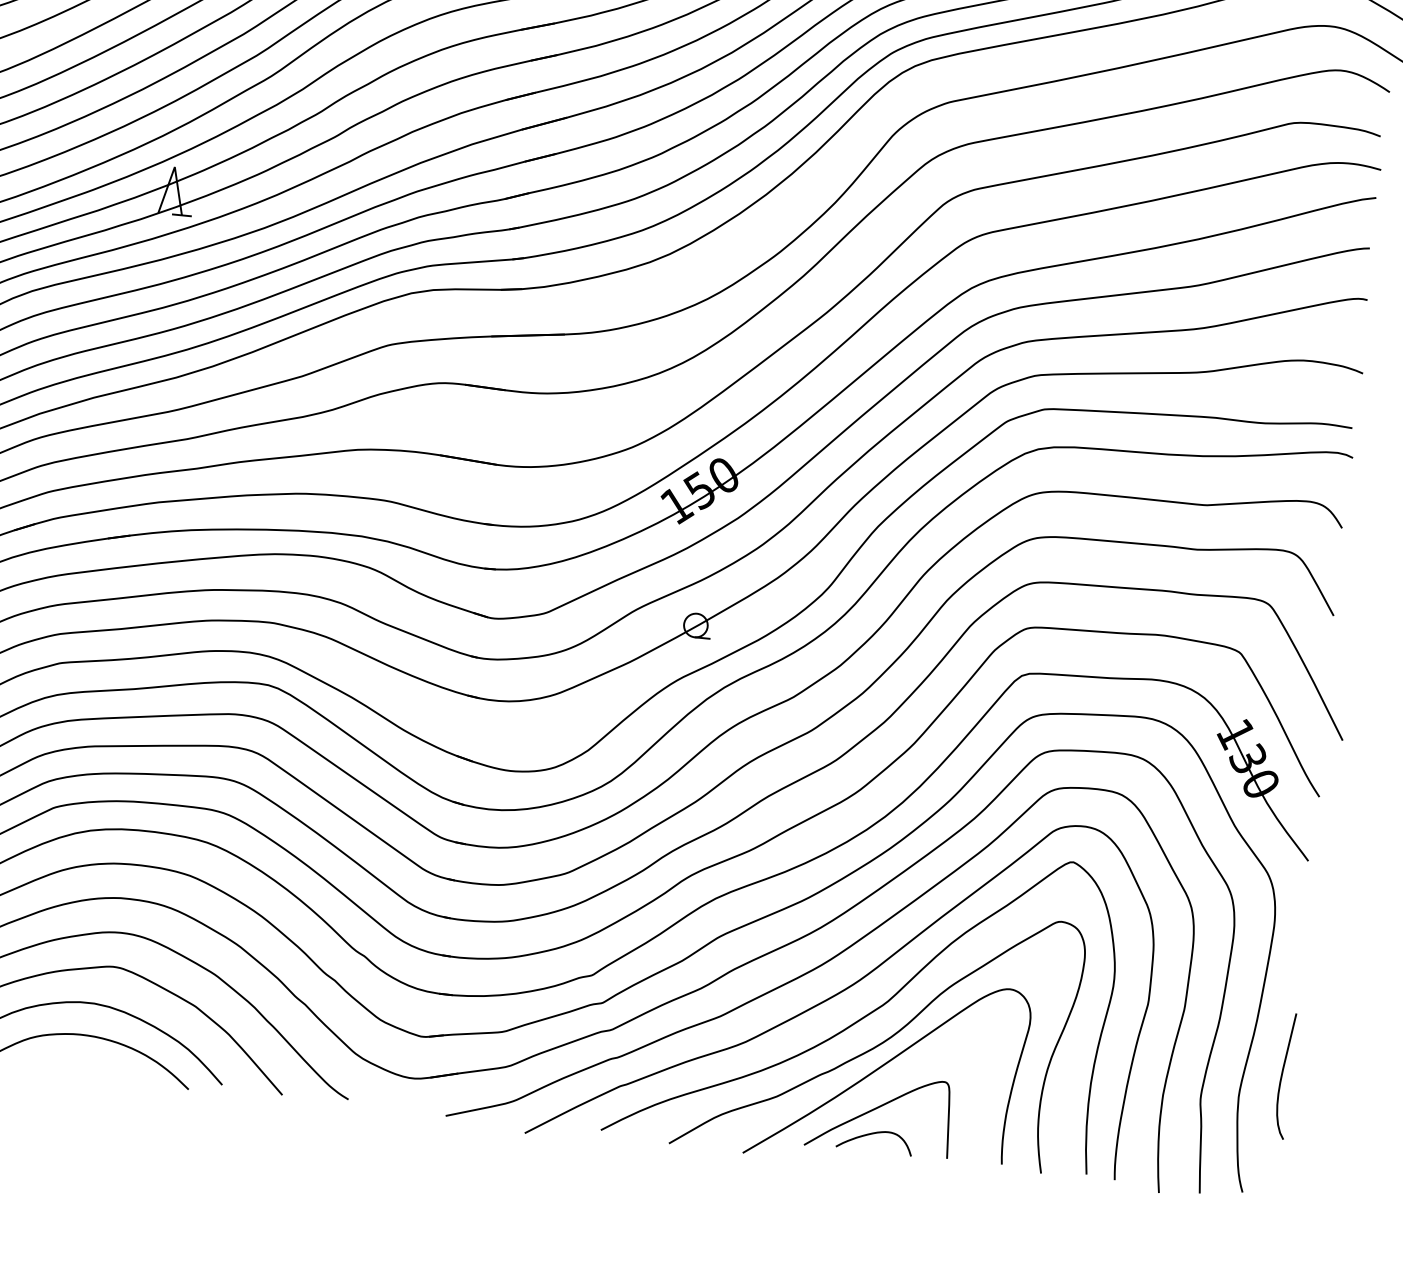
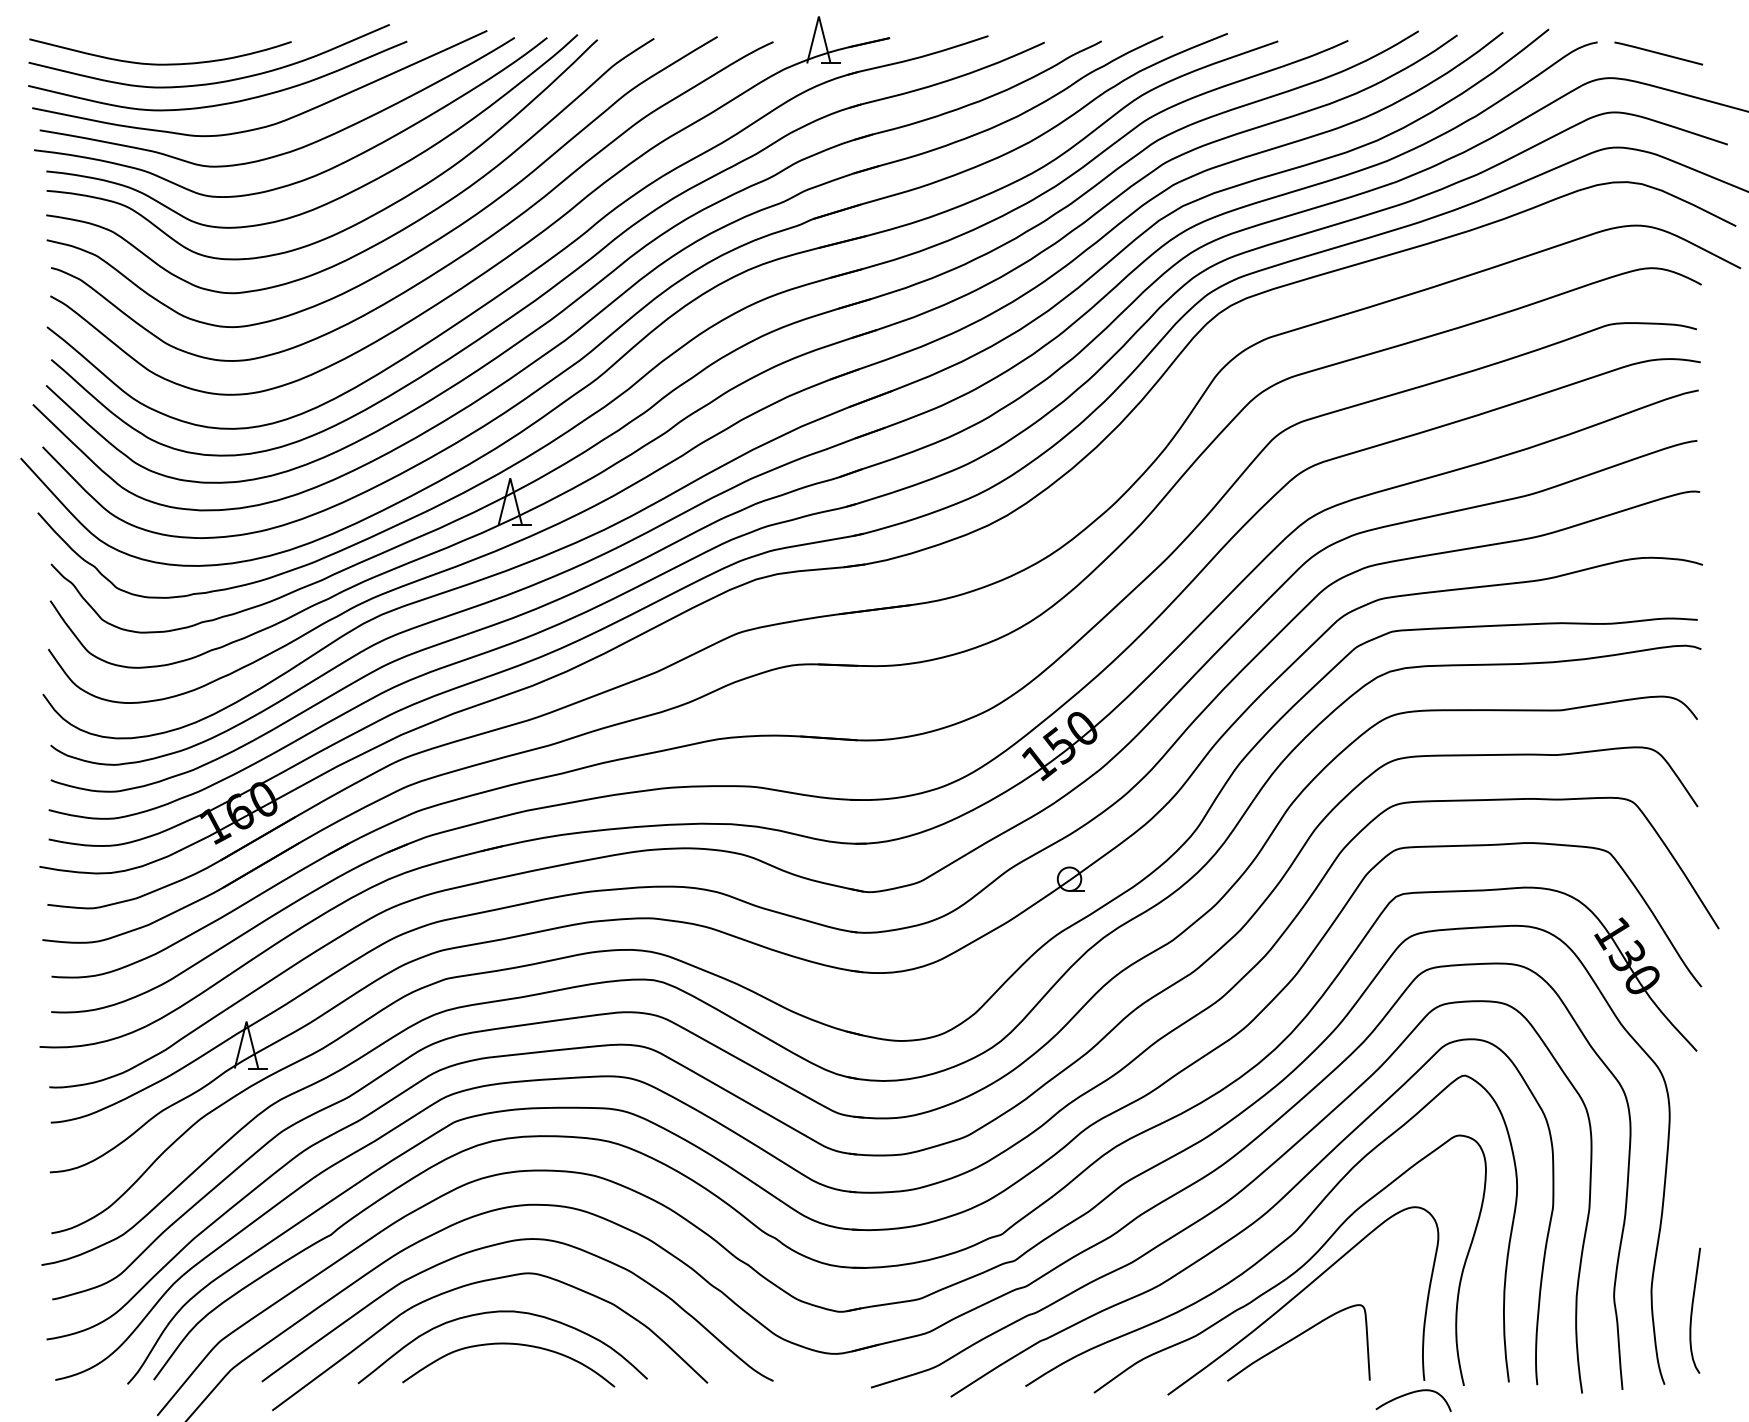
curve: (1282, 1075) -> (1692, 1310), moved
curve: (872, 1134) -> (1410, 1394), moved

